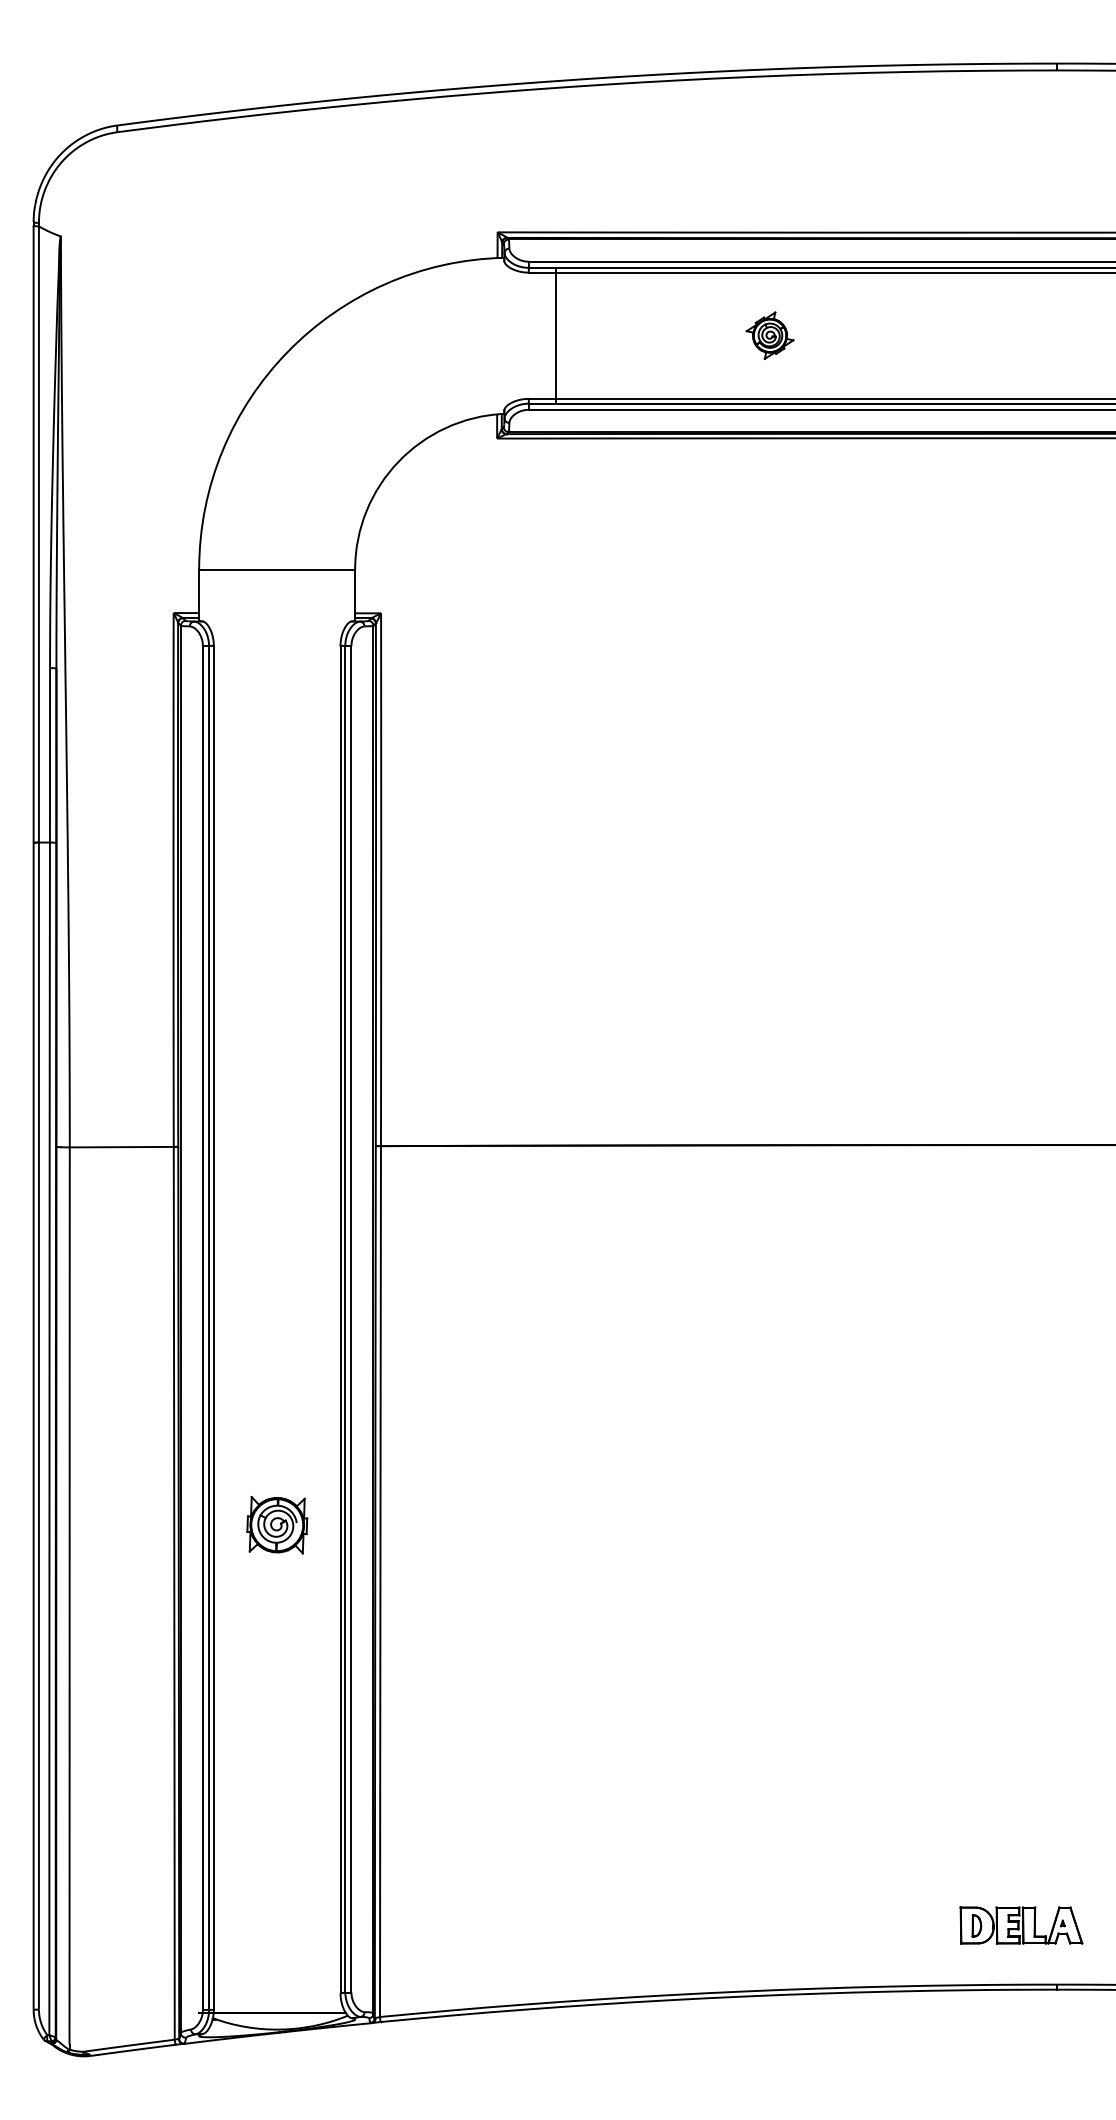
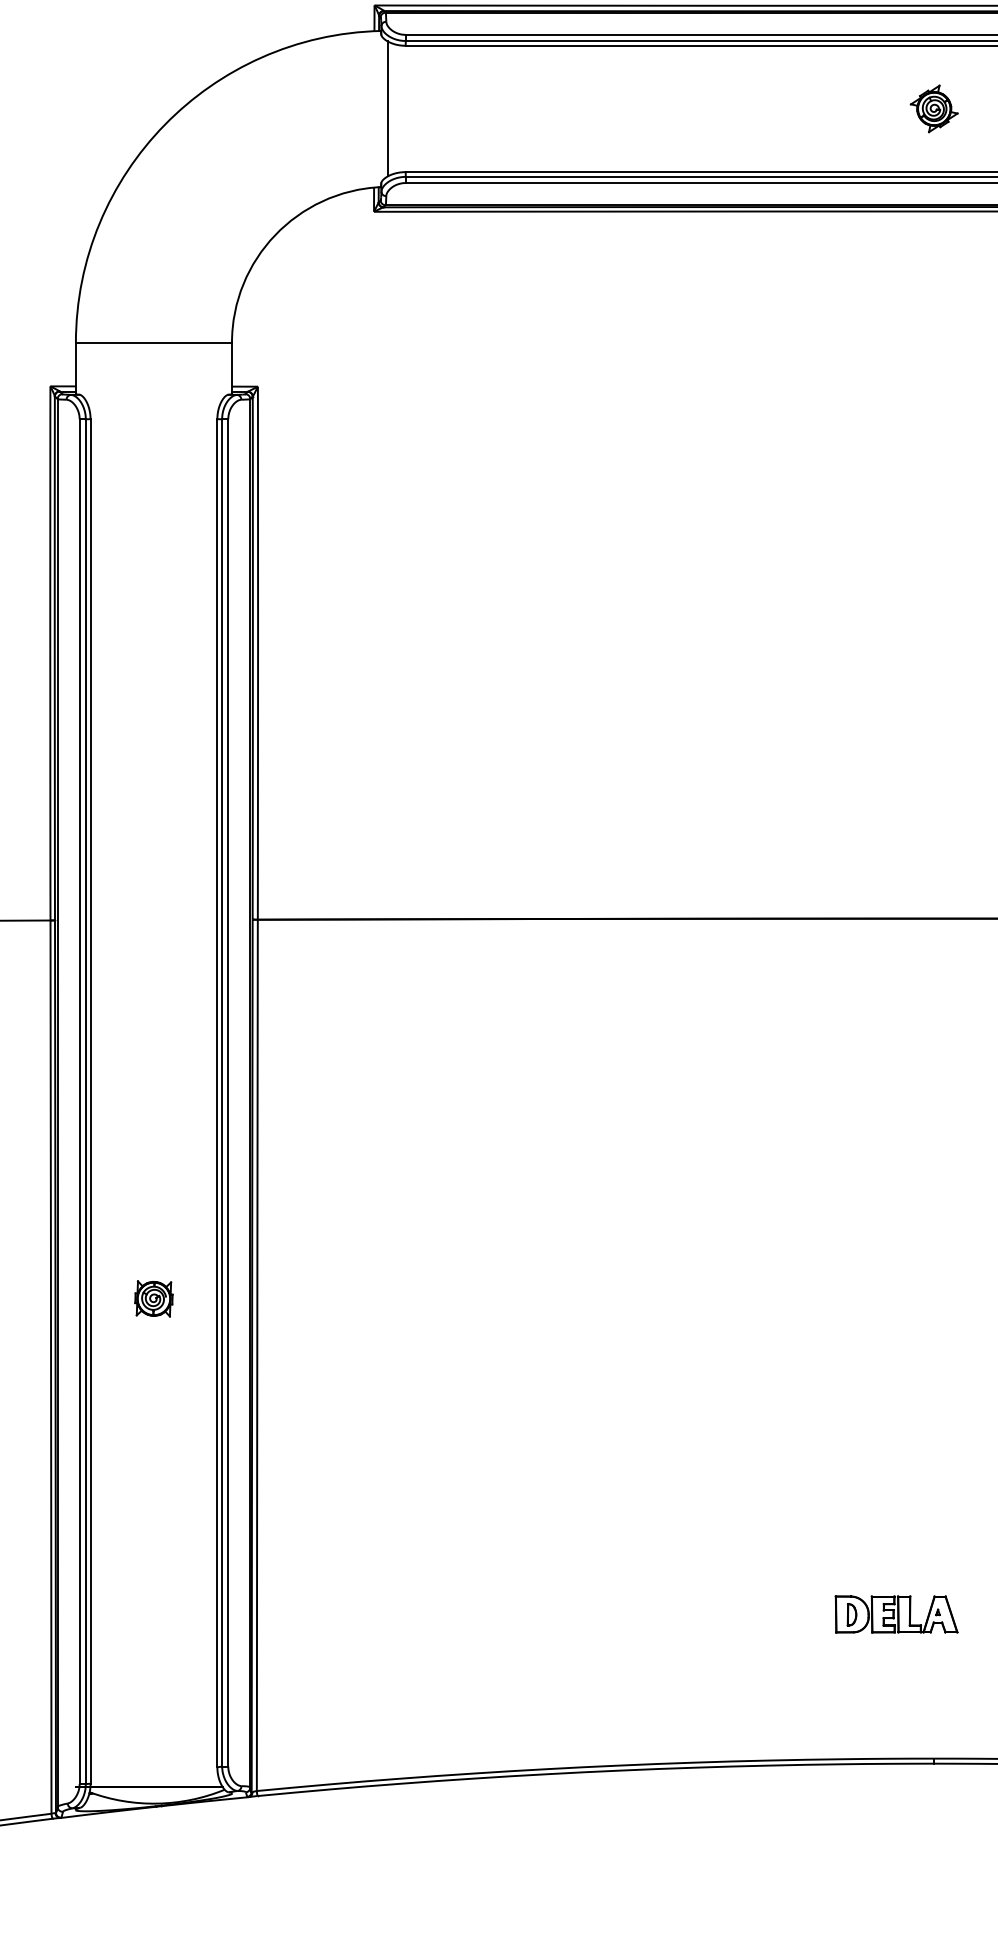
line: (556, 335) -> (388, 108), moved
part: (769, 335) -> (933, 108), moved
part: (276, 1524) -> (153, 1298), size x0.62
part: (1021, 1925) -> (896, 1614), moved

